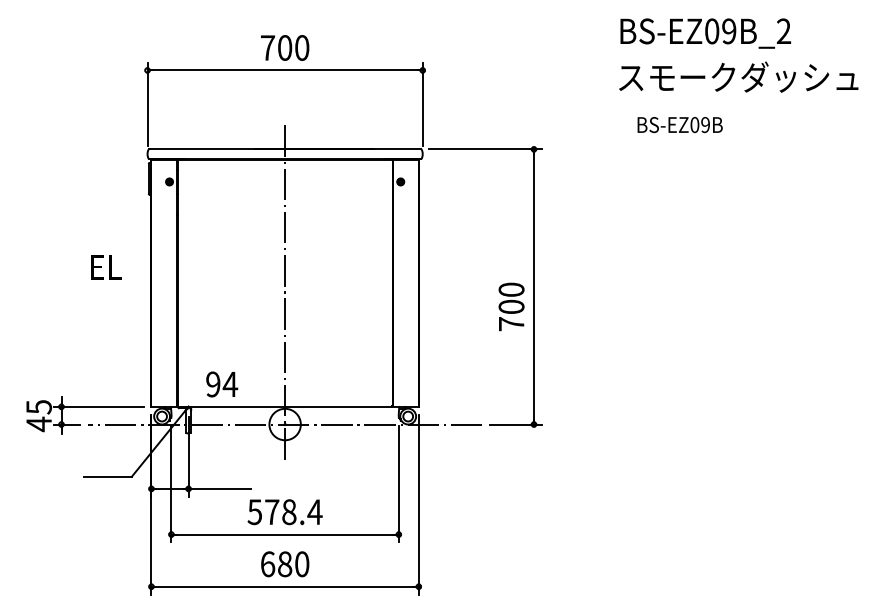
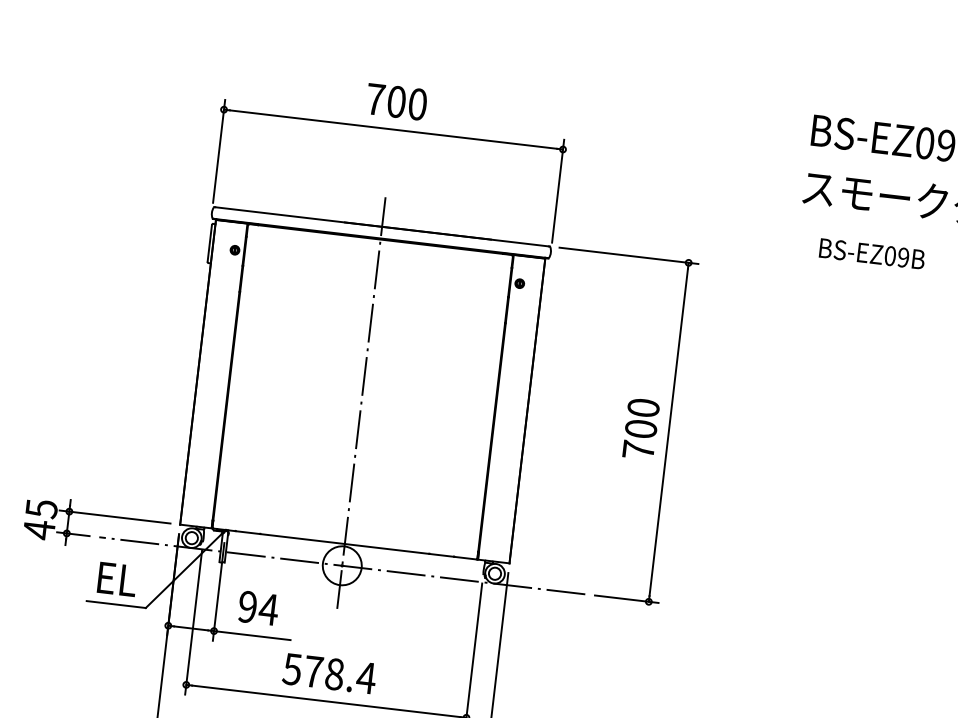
text: (106, 267) -> (117, 579), moved
text: (511, 306) -> (641, 428), moved
text: (222, 384) -> (259, 608), moved

